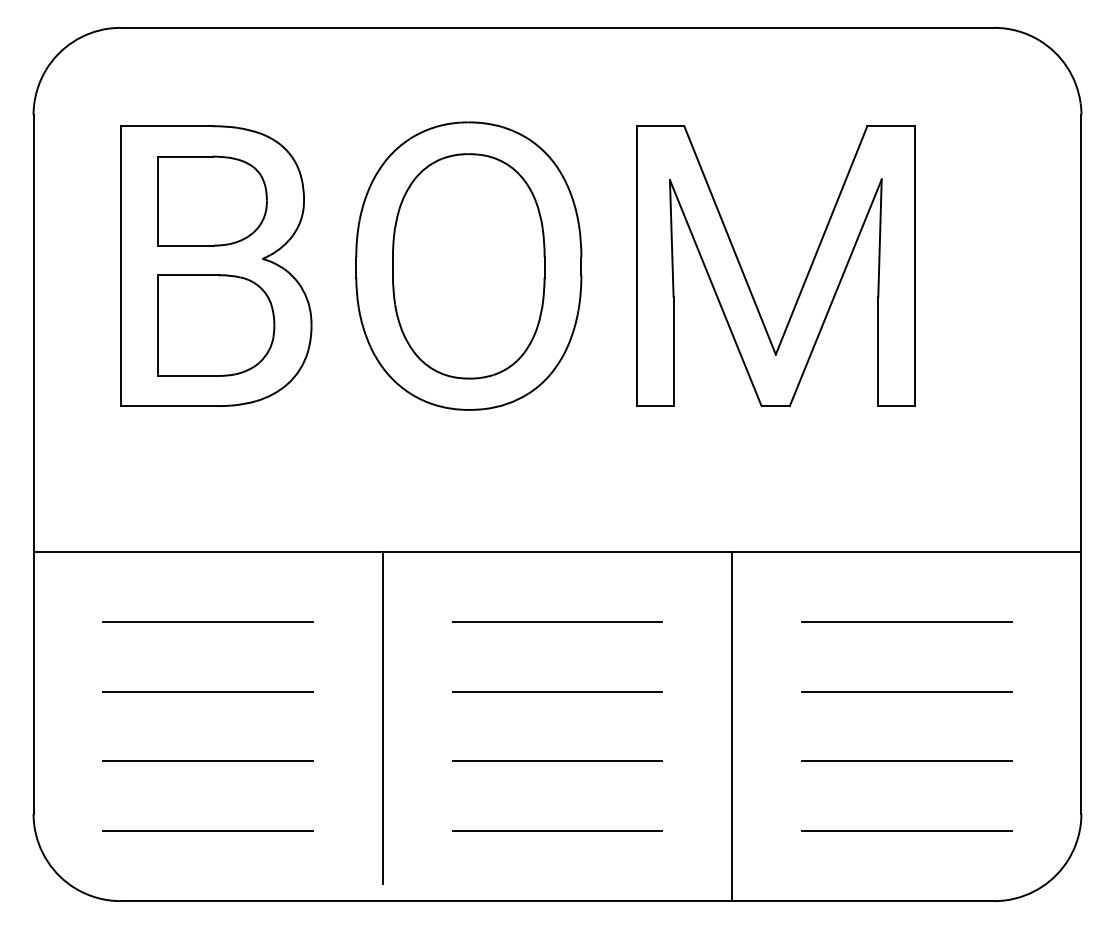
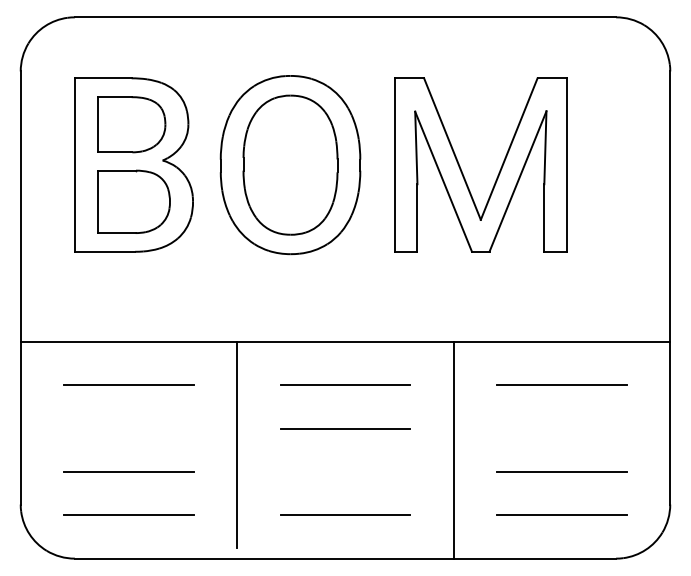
line: (207, 691) -> (128, 428), removed
line: (905, 691) -> (561, 428), removed
line: (557, 762) -> (345, 472), removed

